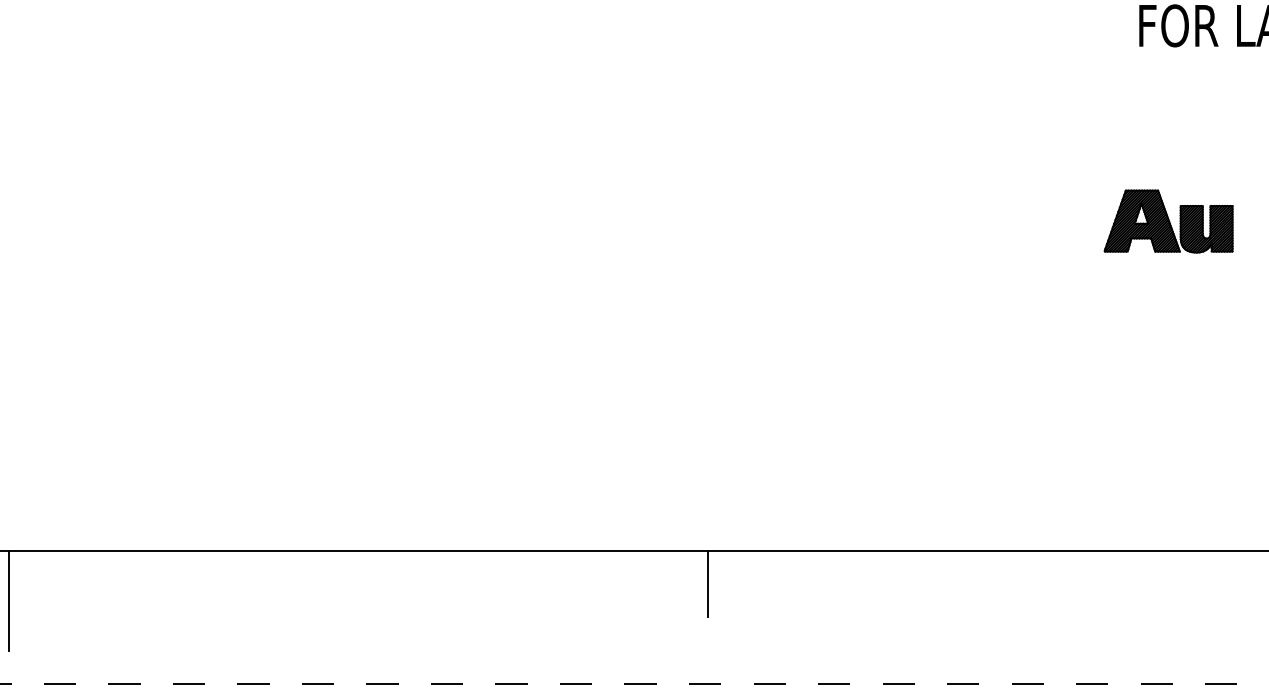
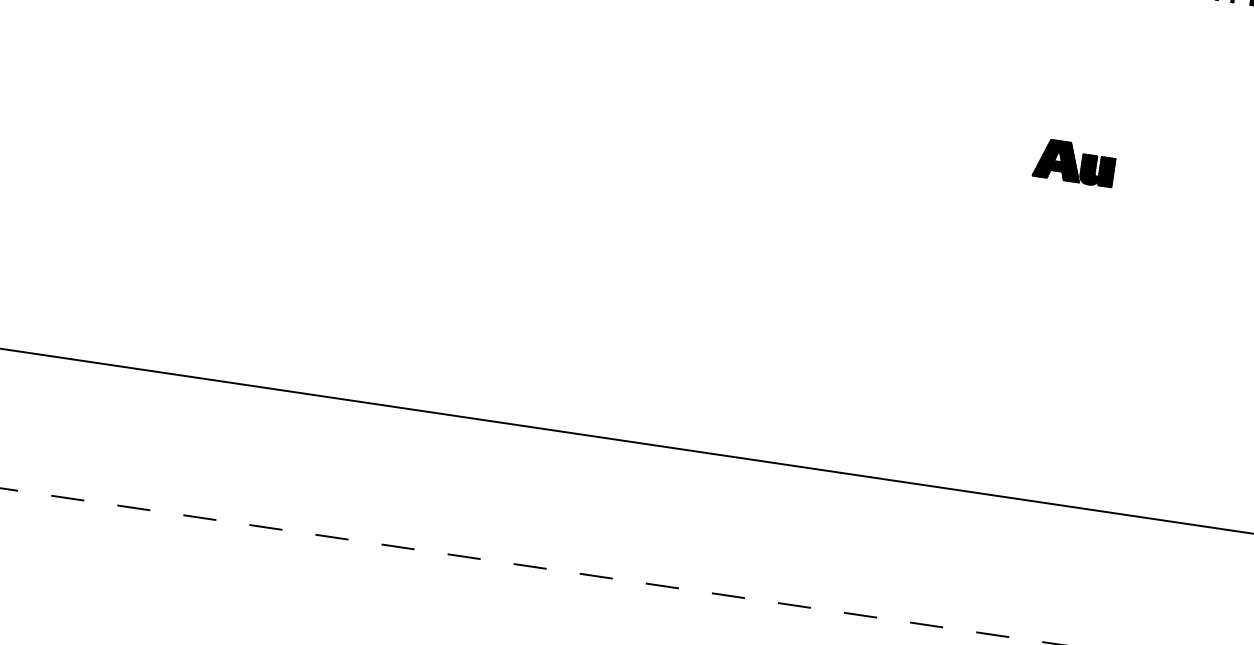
part: (1168, 221) -> (1074, 162), size x0.6
line: (708, 583) -> (548, 463), removed

